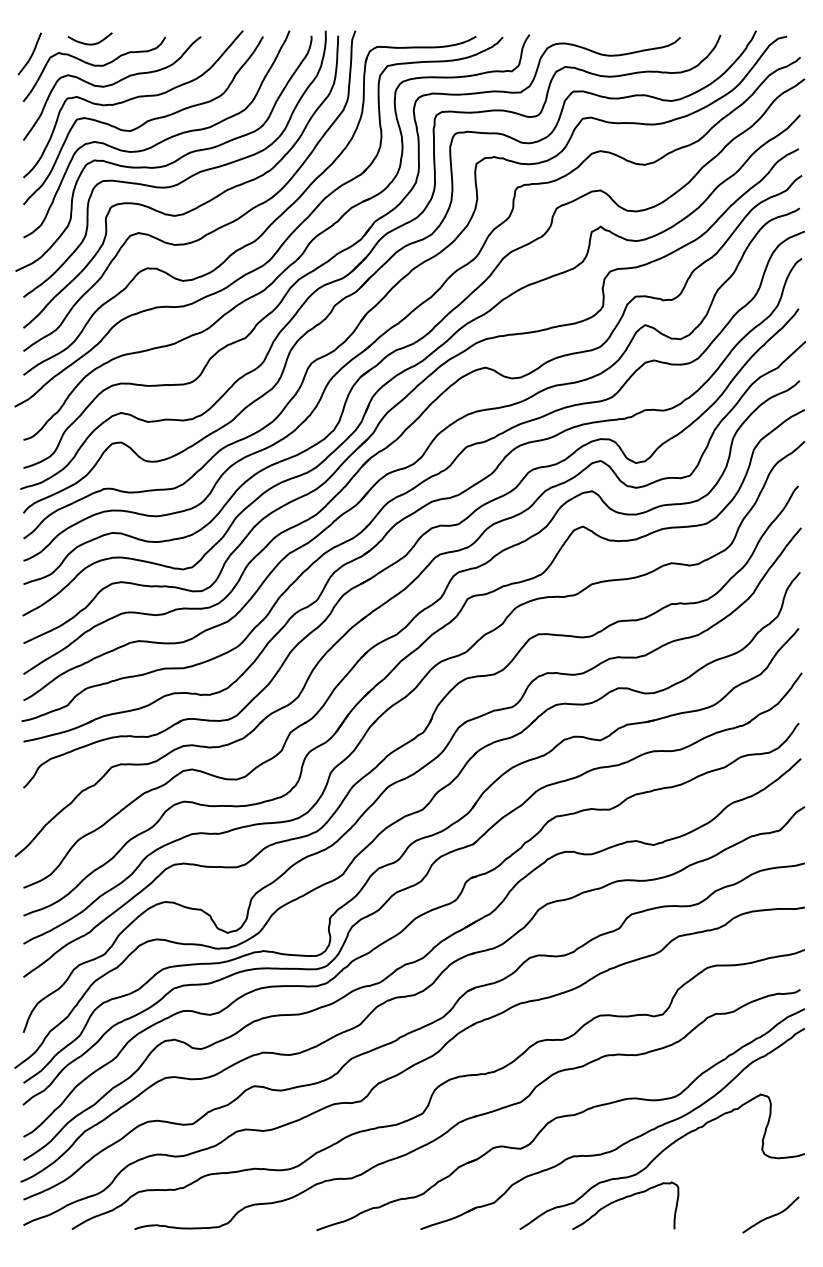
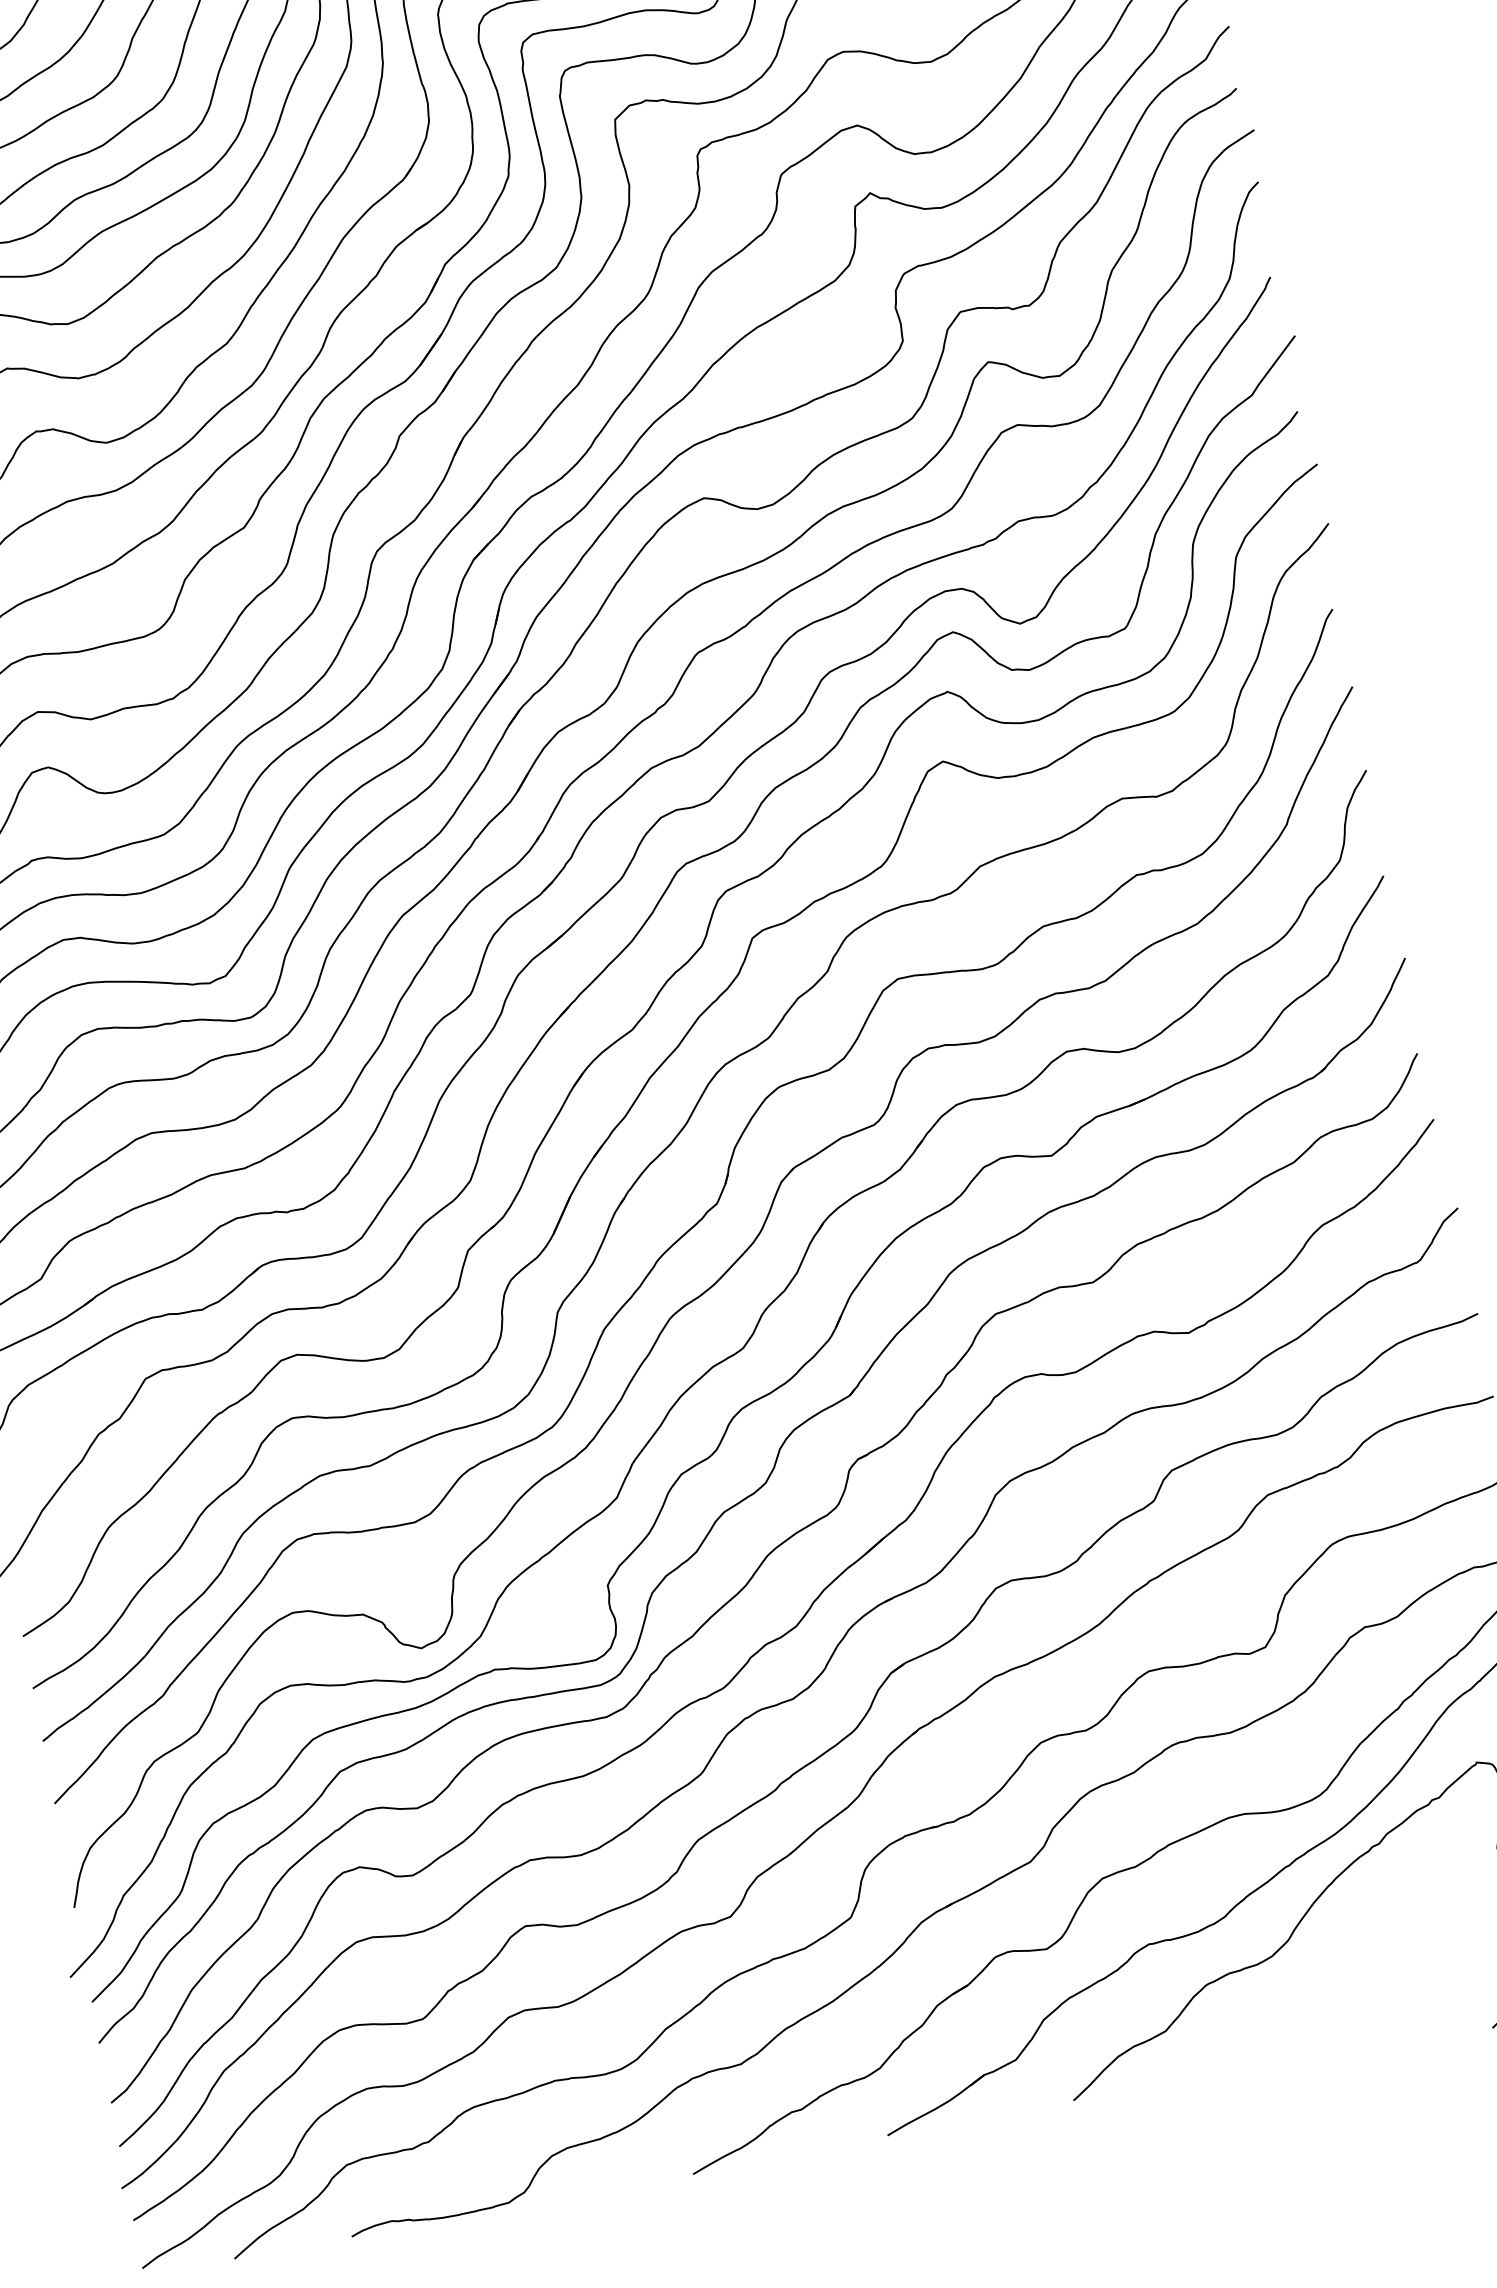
curve: (623, 1199) -> (1257, 2007), removed

